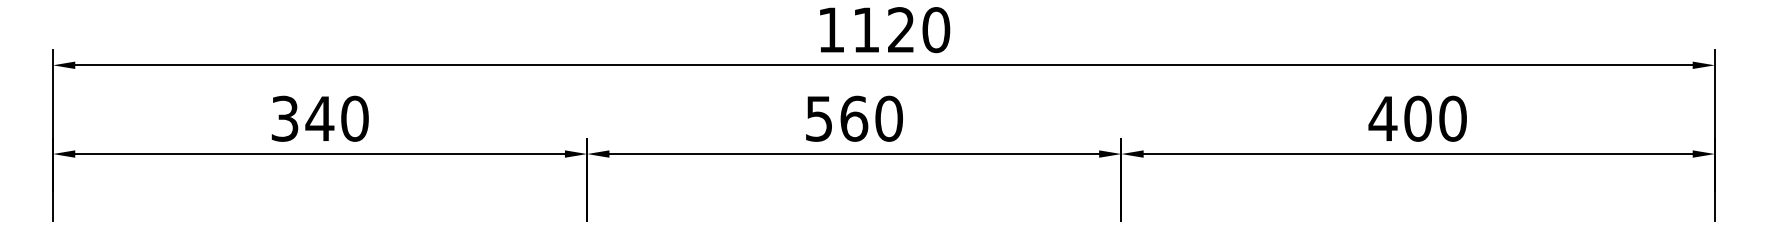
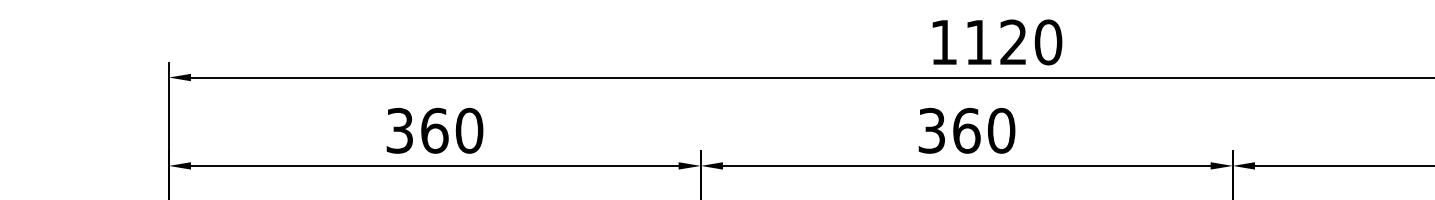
text: (319, 118) -> (434, 130), 340 -> 360
text: (819, 118) -> (932, 130), 560 -> 360

